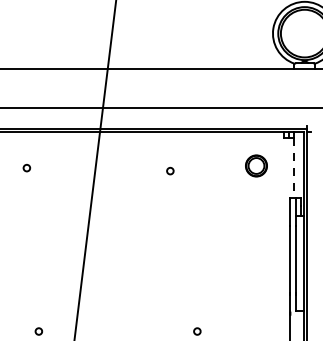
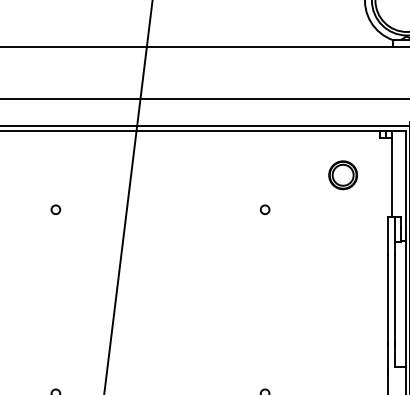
line: (293, 167) -> (392, 177), dashed -> solid
circle: (26, 168) -> (55, 210), moved
circle: (170, 170) -> (265, 208), moved

